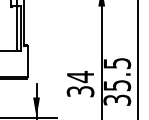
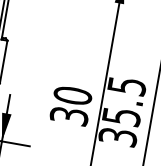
text: (80, 76) -> (72, 95), 34 -> 30

